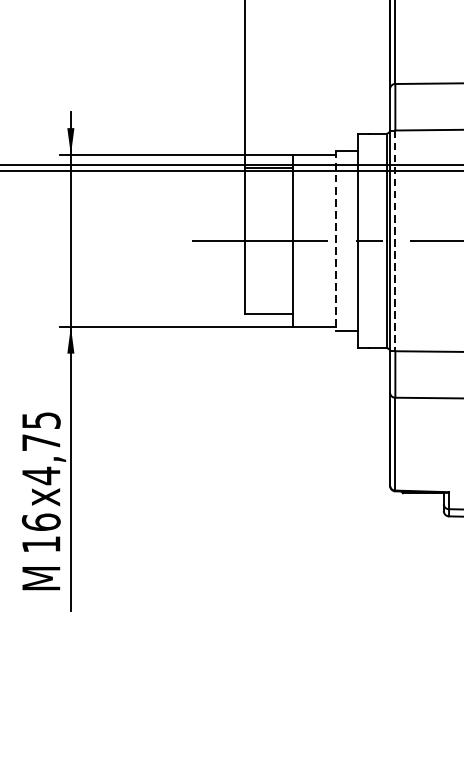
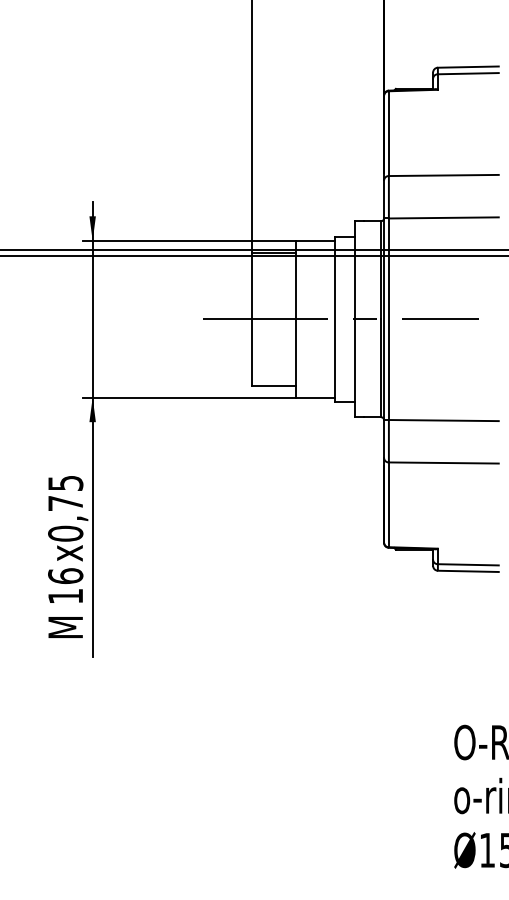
line: (336, 241) -> (335, 319), dashed -> solid
line: (394, 241) -> (388, 319), dashed -> solid
text: (41, 475) -> (65, 533), x4,75 -> x0,75

